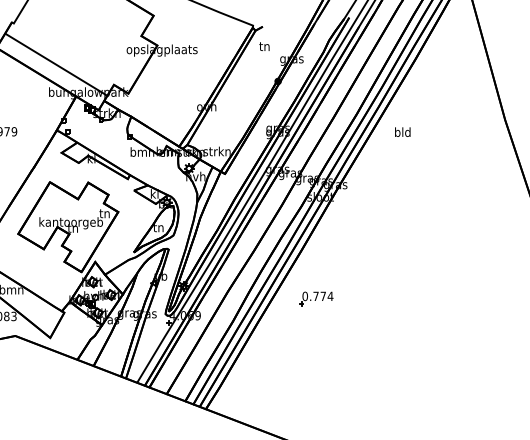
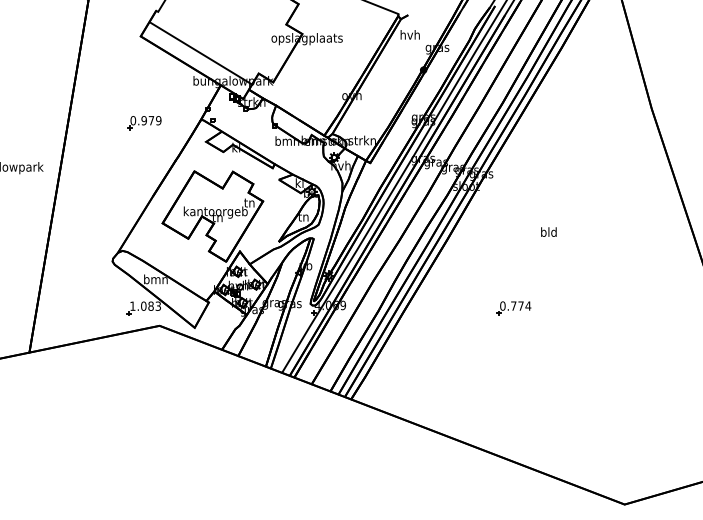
text: (264, 45) -> (409, 34), tn -> hvh
text: (402, 131) -> (548, 231), moved
part: (315, 298) -> (513, 308), moved

